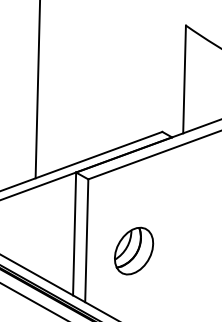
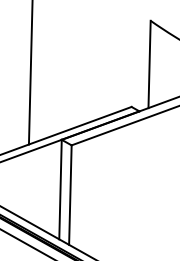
part: (133, 251) -> (108, 203), removed

